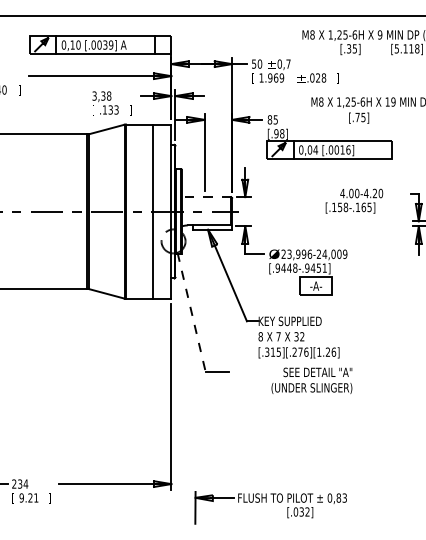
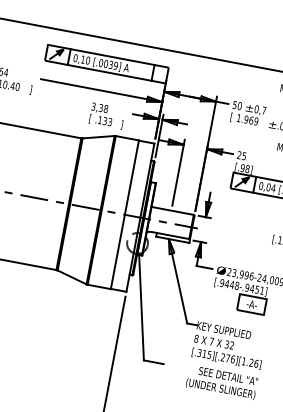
text: (269, 119) -> (239, 154), 85 -> 25
line: (206, 197) -> (172, 211), dashed -> solid
line: (191, 313) -> (141, 307), dashed -> solid
text: (311, 380) -> (221, 382), moved

